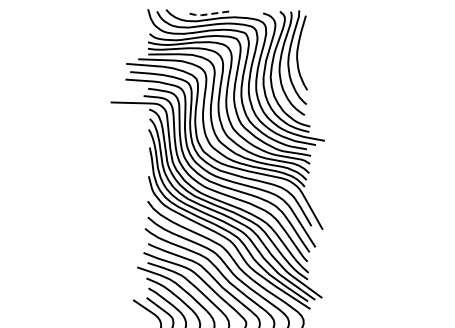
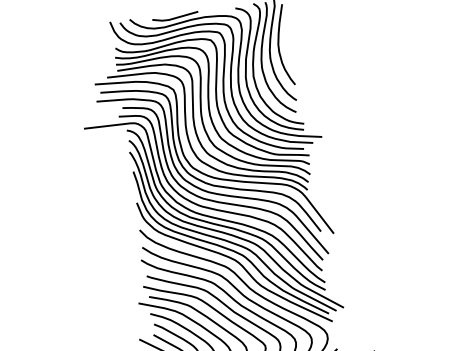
line: (205, 14) -> (173, 18), dashed -> solid

